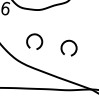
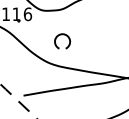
arc: (70, 42) -> (97, 35), removed

